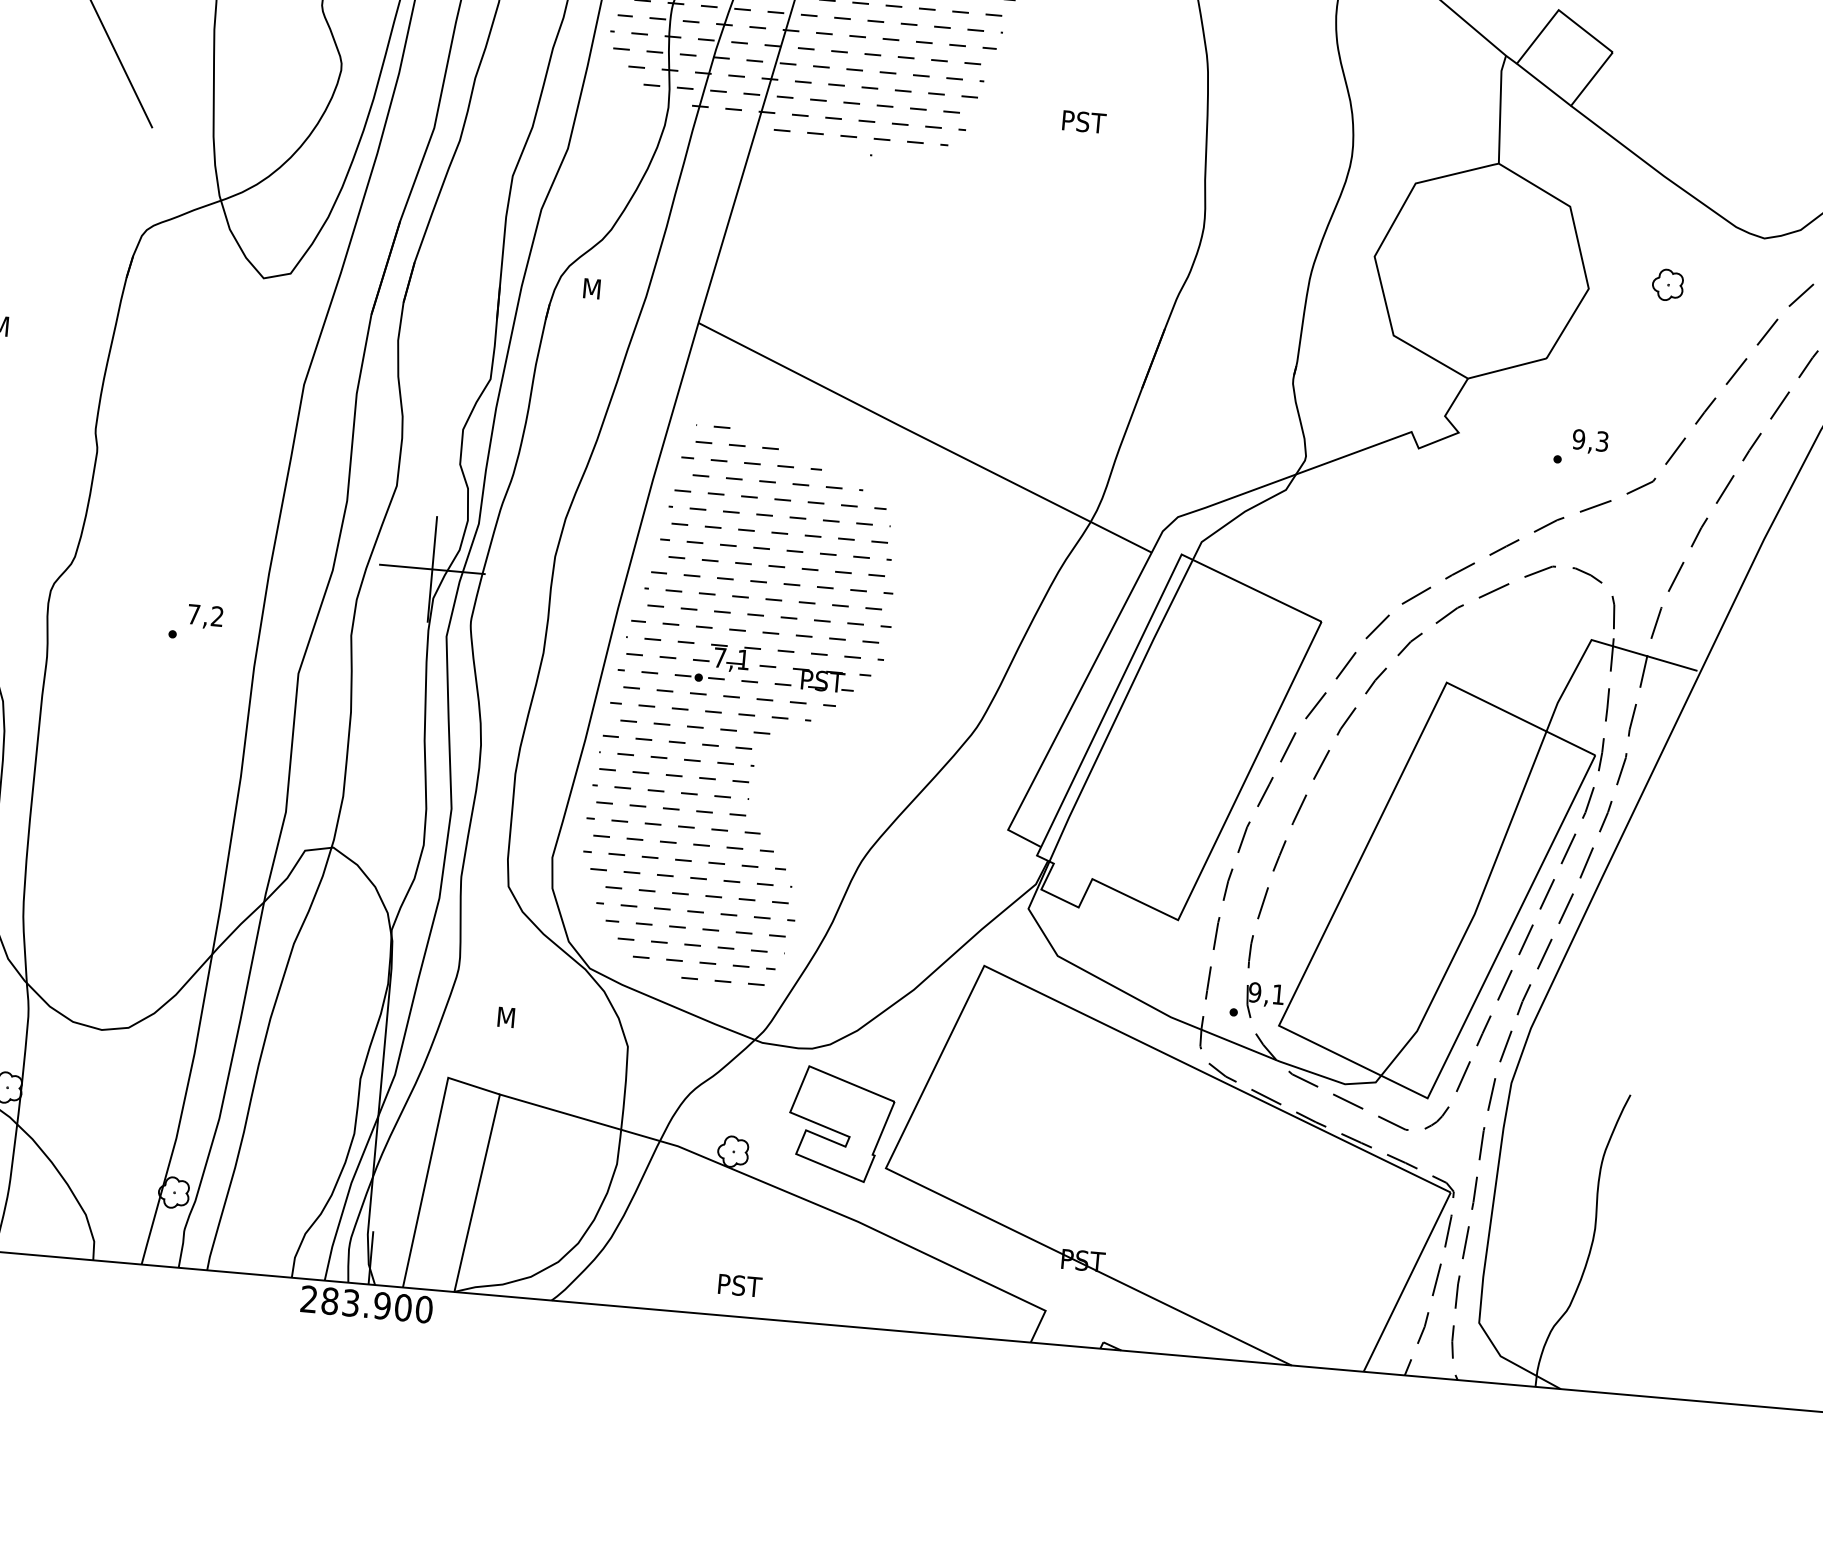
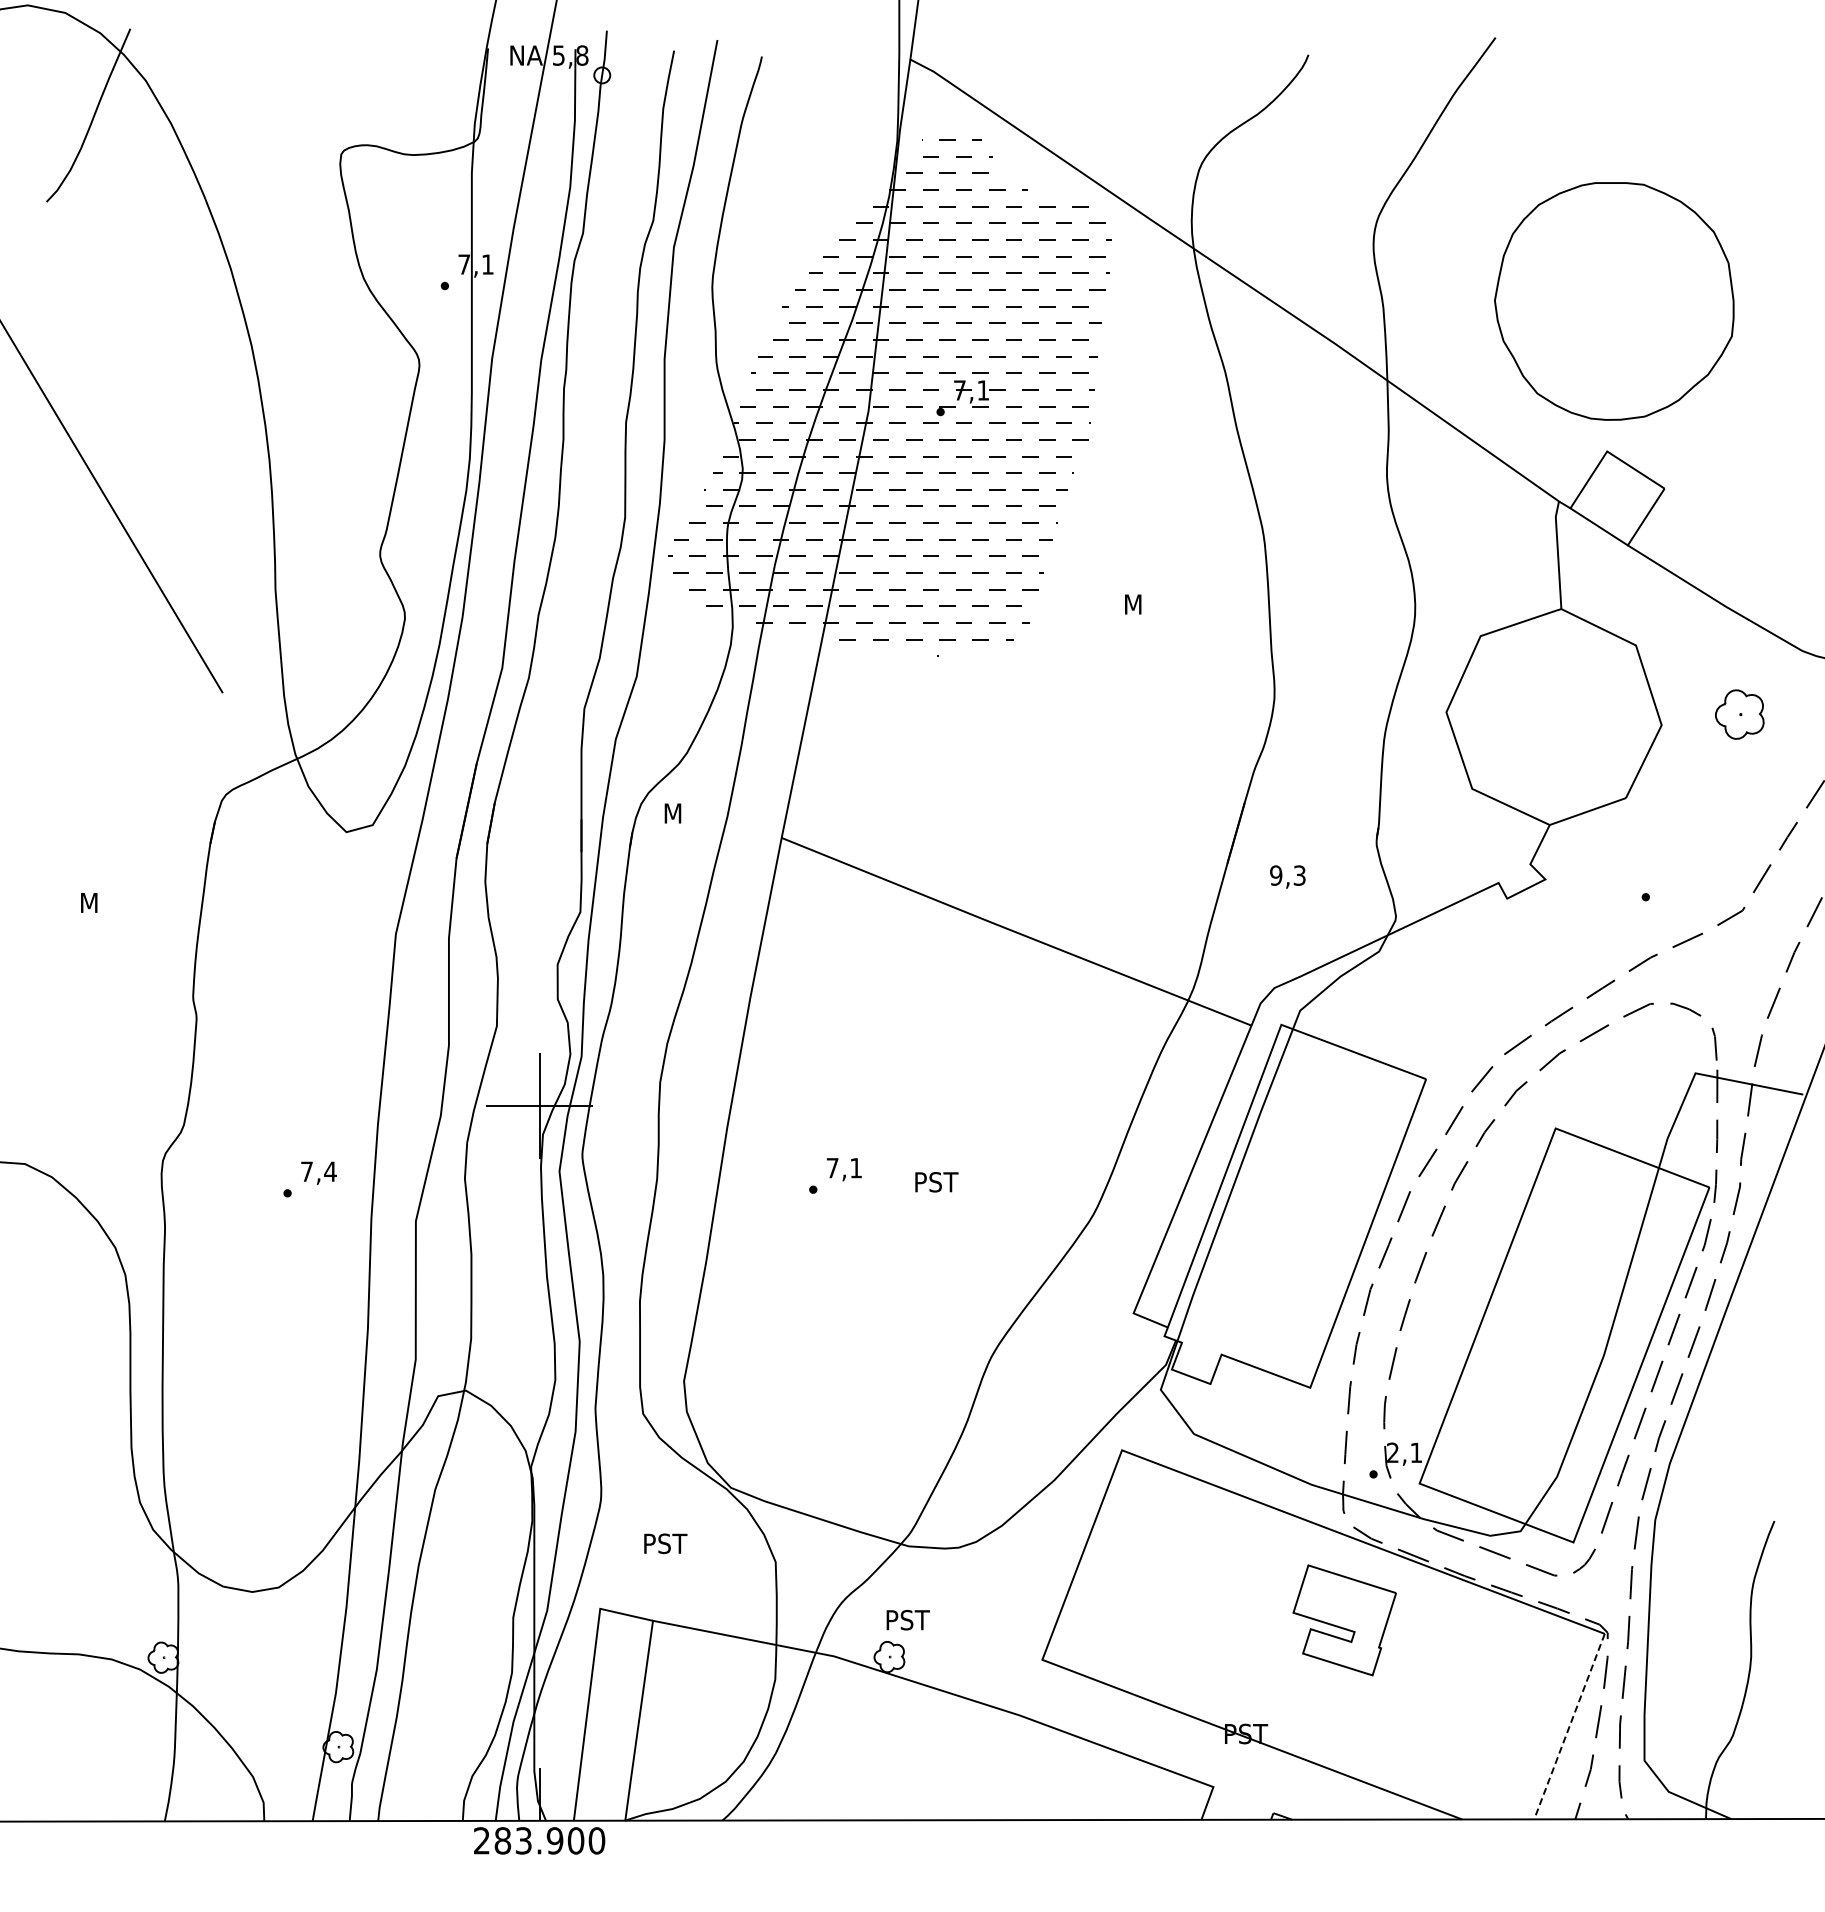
text: (1085, 122) -> (1147, 604), PST -> M
part: (1667, 284) -> (1739, 714), size x1.6
text: (1590, 441) -> (1287, 876), moved
text: (217, 616) -> (330, 1171), 7,2 -> 7,4
hatch: (740, 705) -> (857, 1213), removed
text: (1254, 992) -> (1392, 1452), 9,1 -> 2,1
text: (520, 1018) -> (666, 1543), M -> PST
part: (840, 1124) -> (1344, 1620), moved
line: (1407, 1283) -> (1569, 1727), solid -> dashed
text: (739, 1284) -> (907, 1619), moved

